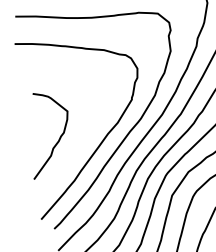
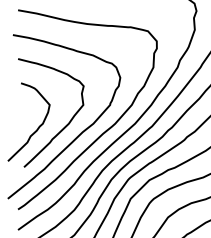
curve: (88, 130) -> (65, 125), added

